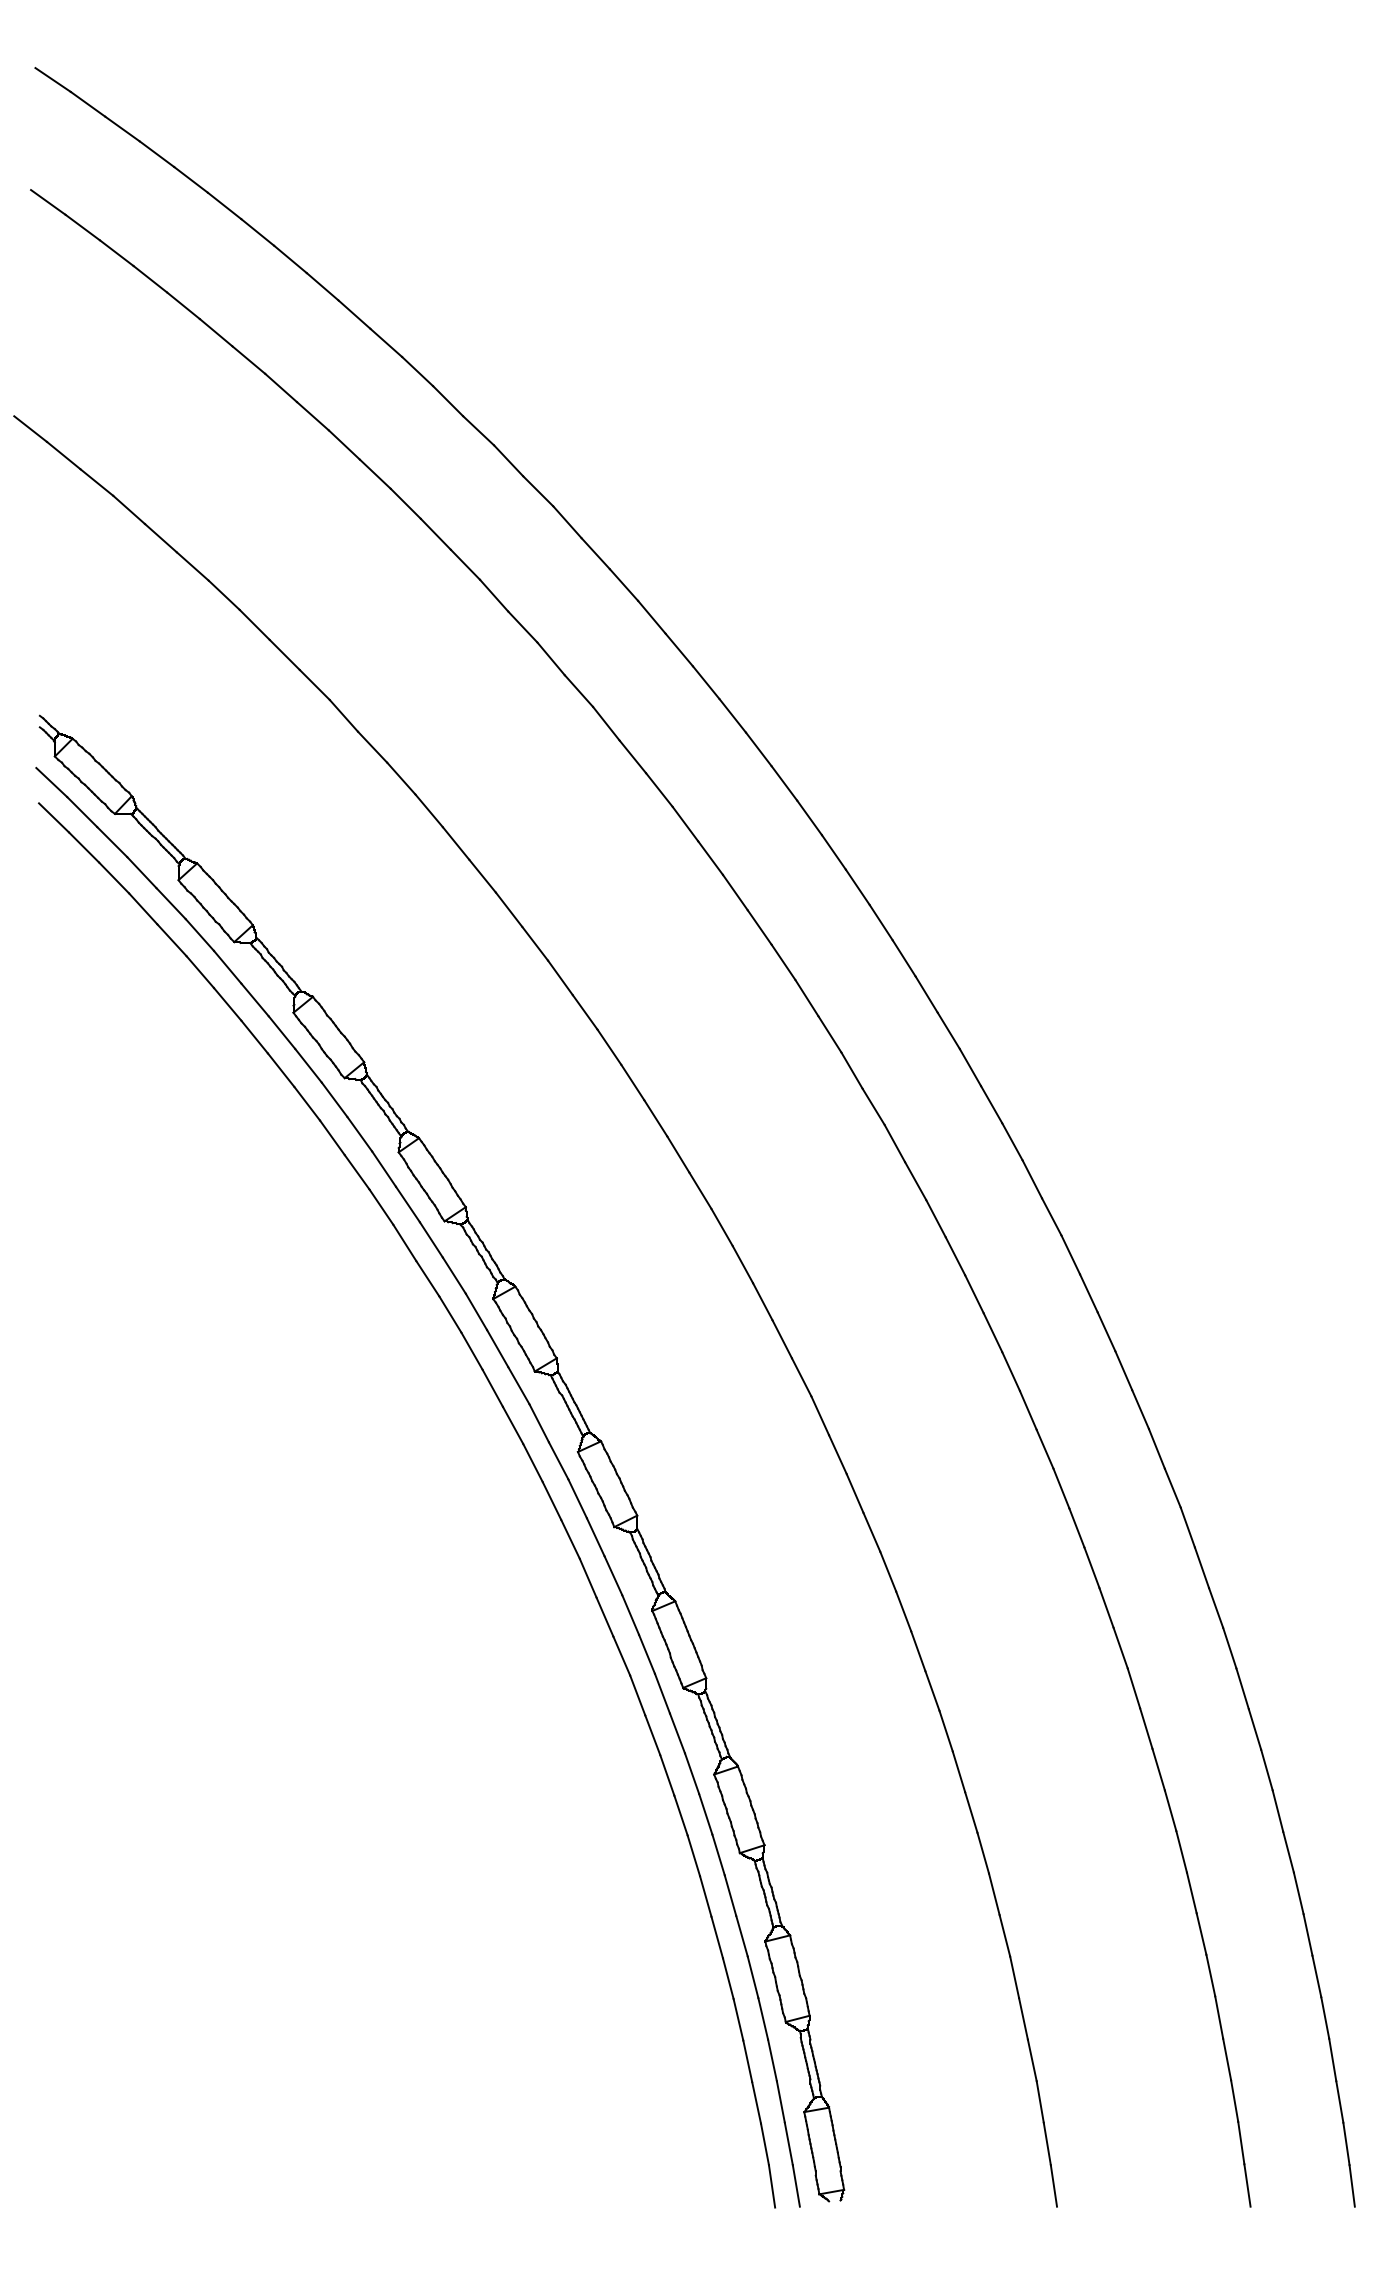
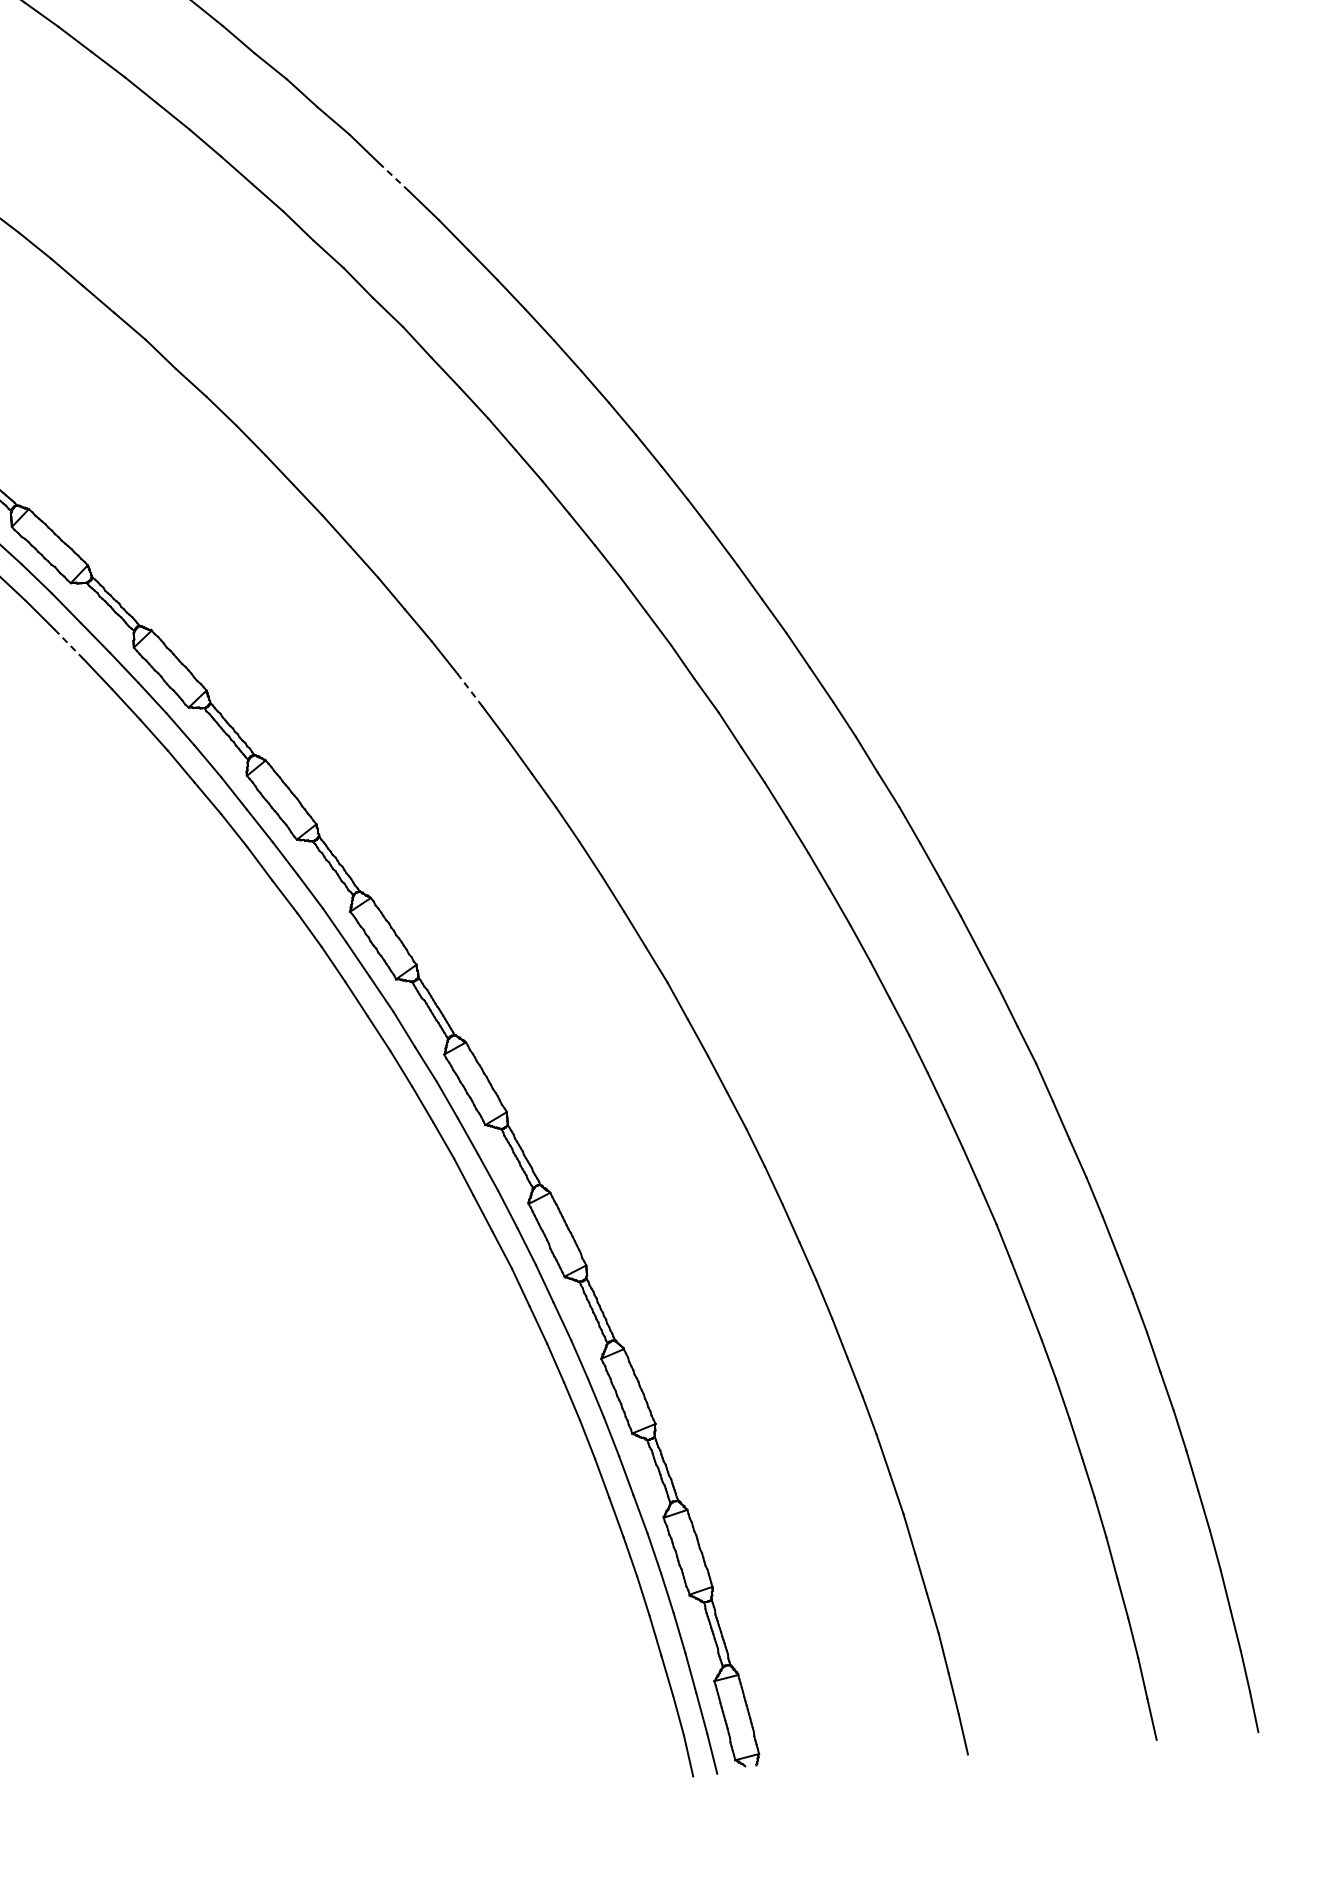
line: (595, 553) -> (393, 177), solid -> dashed
line: (227, 1003) -> (68, 643), solid -> dashed
line: (632, 1082) -> (469, 690), solid -> dashed

